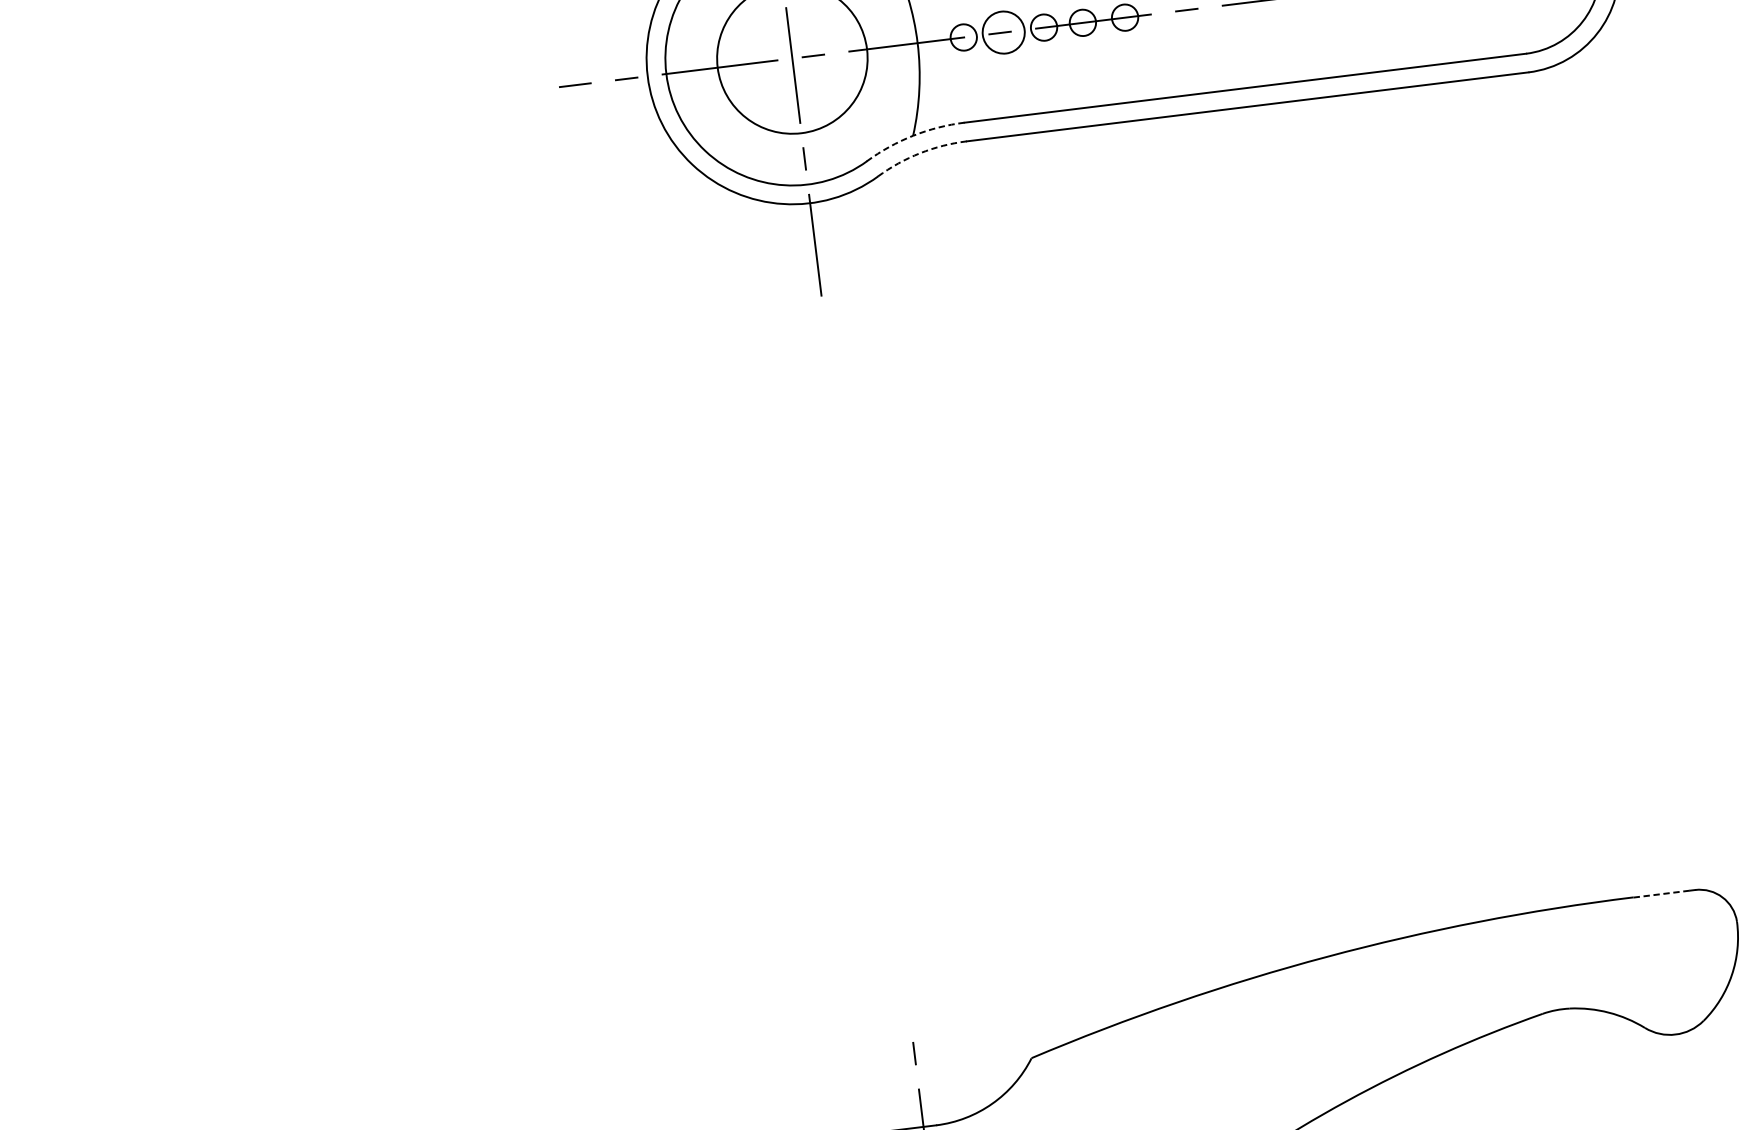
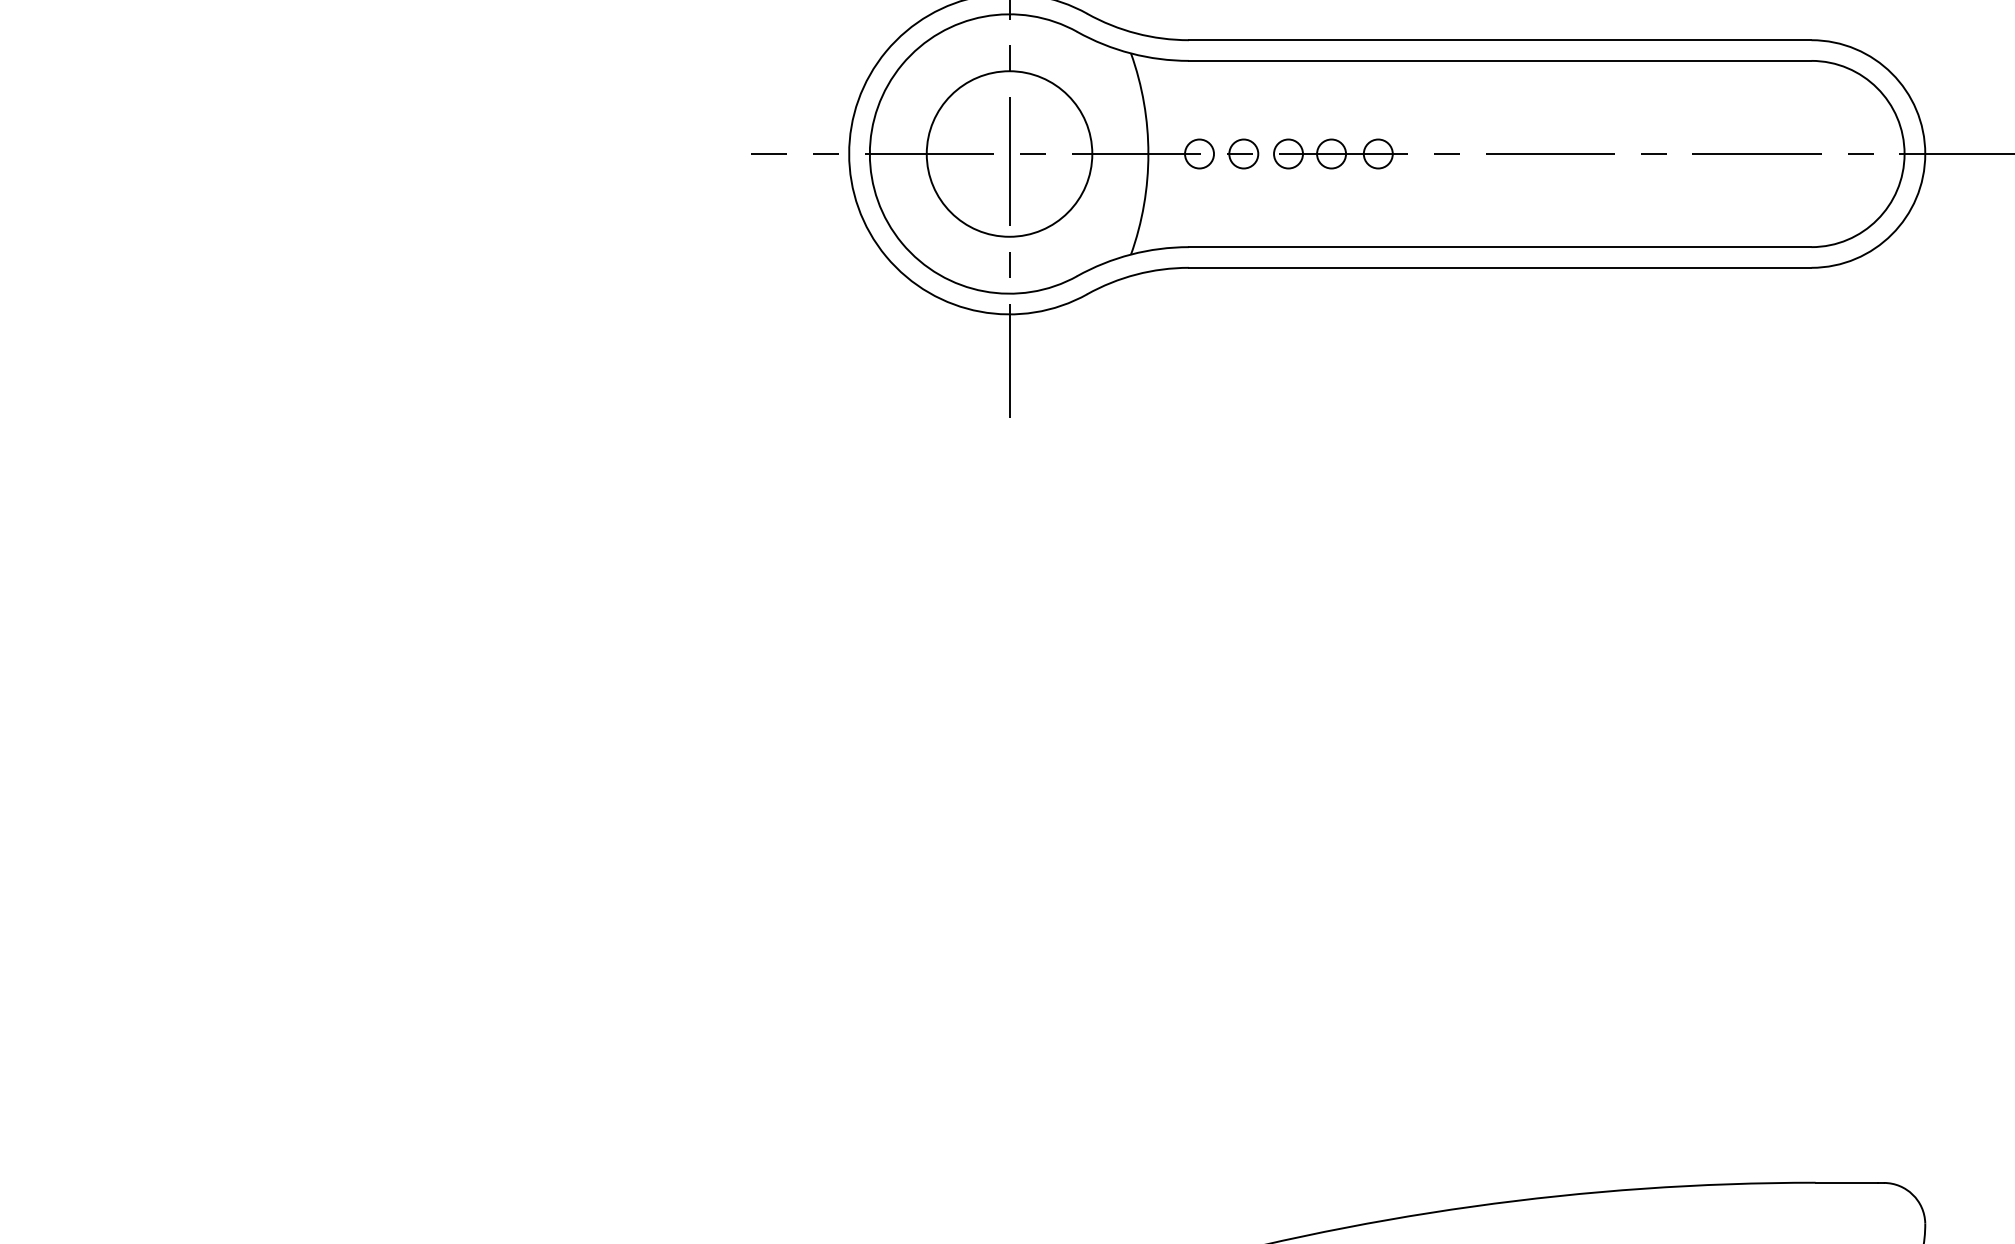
circle: (1003, 32) -> (1243, 153), size x0.62
arc: (913, 135) -> (1131, 254), dashed -> solid
arc: (920, 153) -> (1136, 274), dashed -> solid
line: (1662, 893) -> (1847, 1182), dashed -> solid

